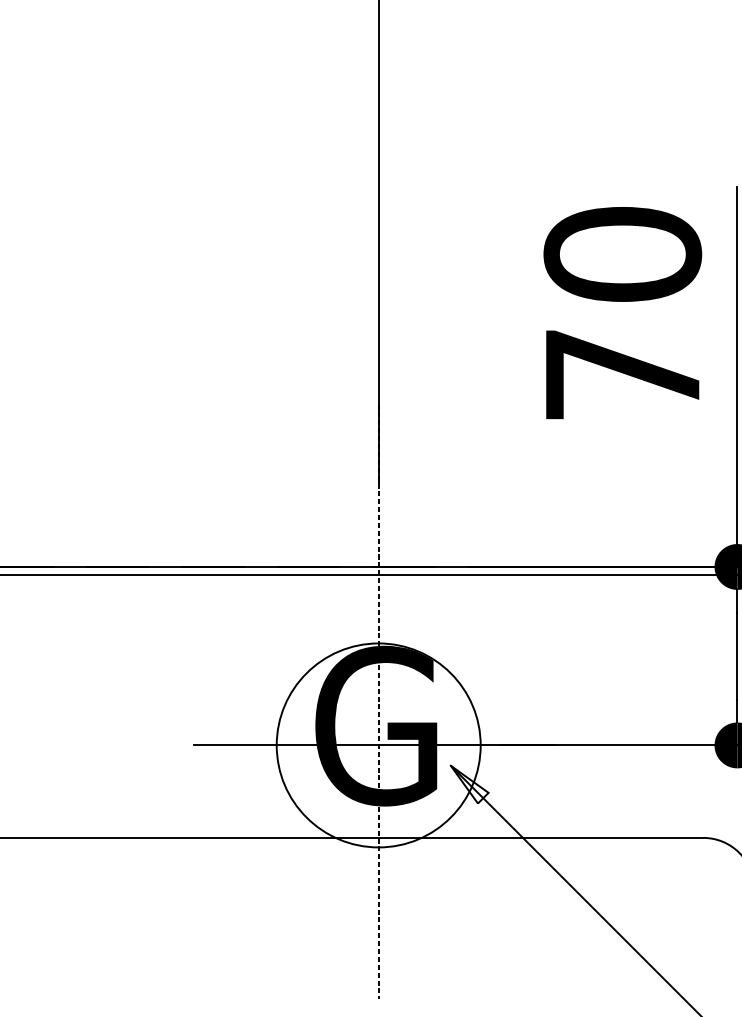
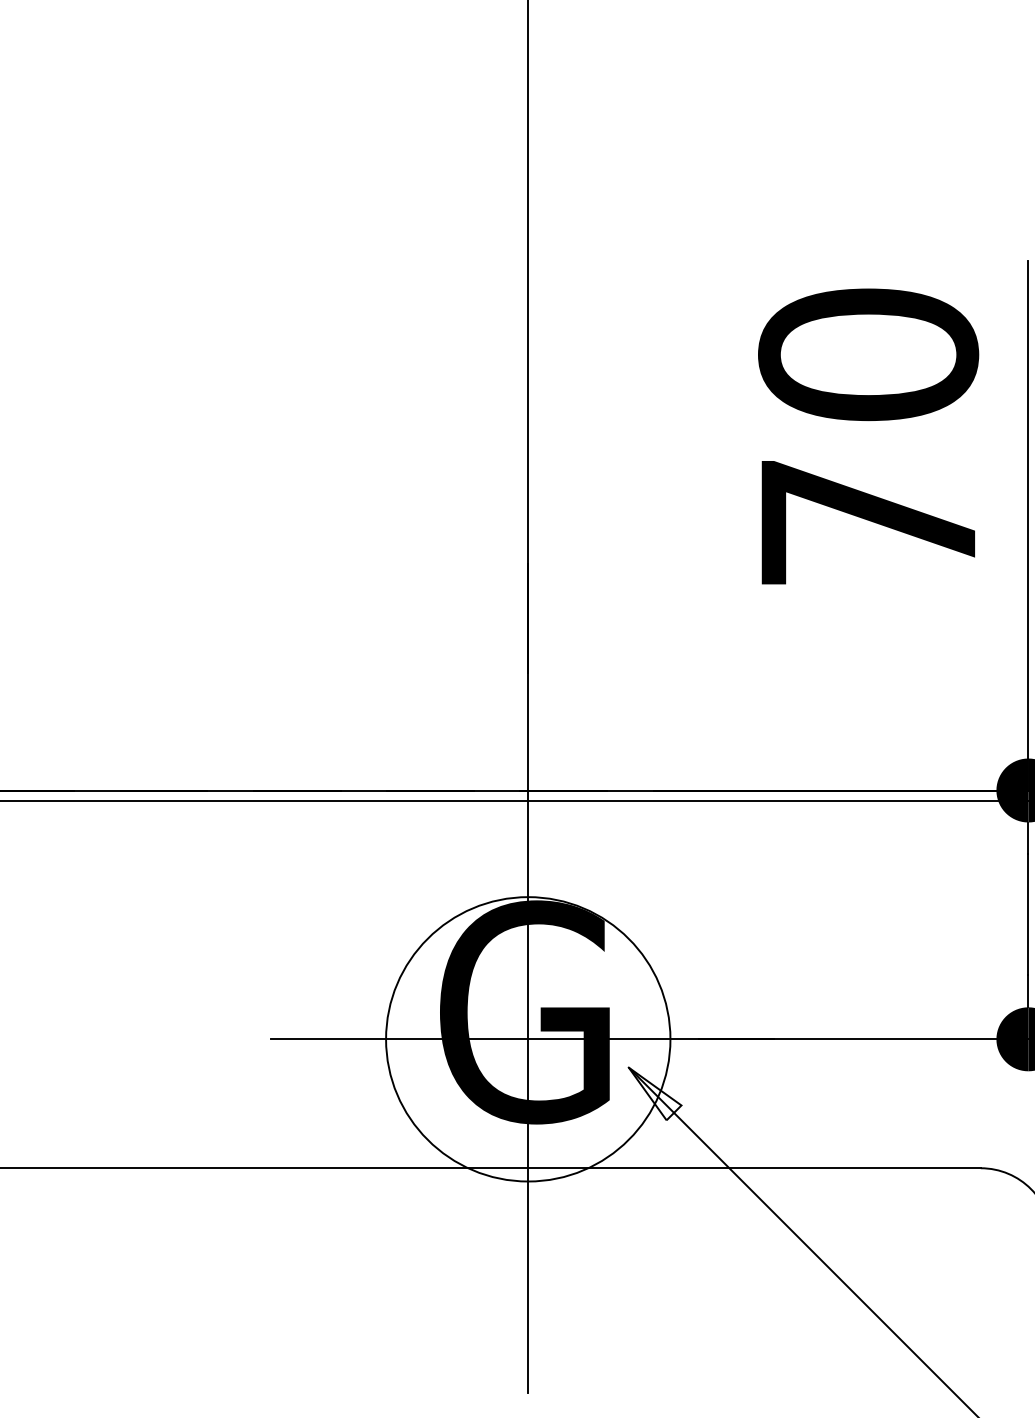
line: (378, 701) -> (528, 978), dashed -> solid

